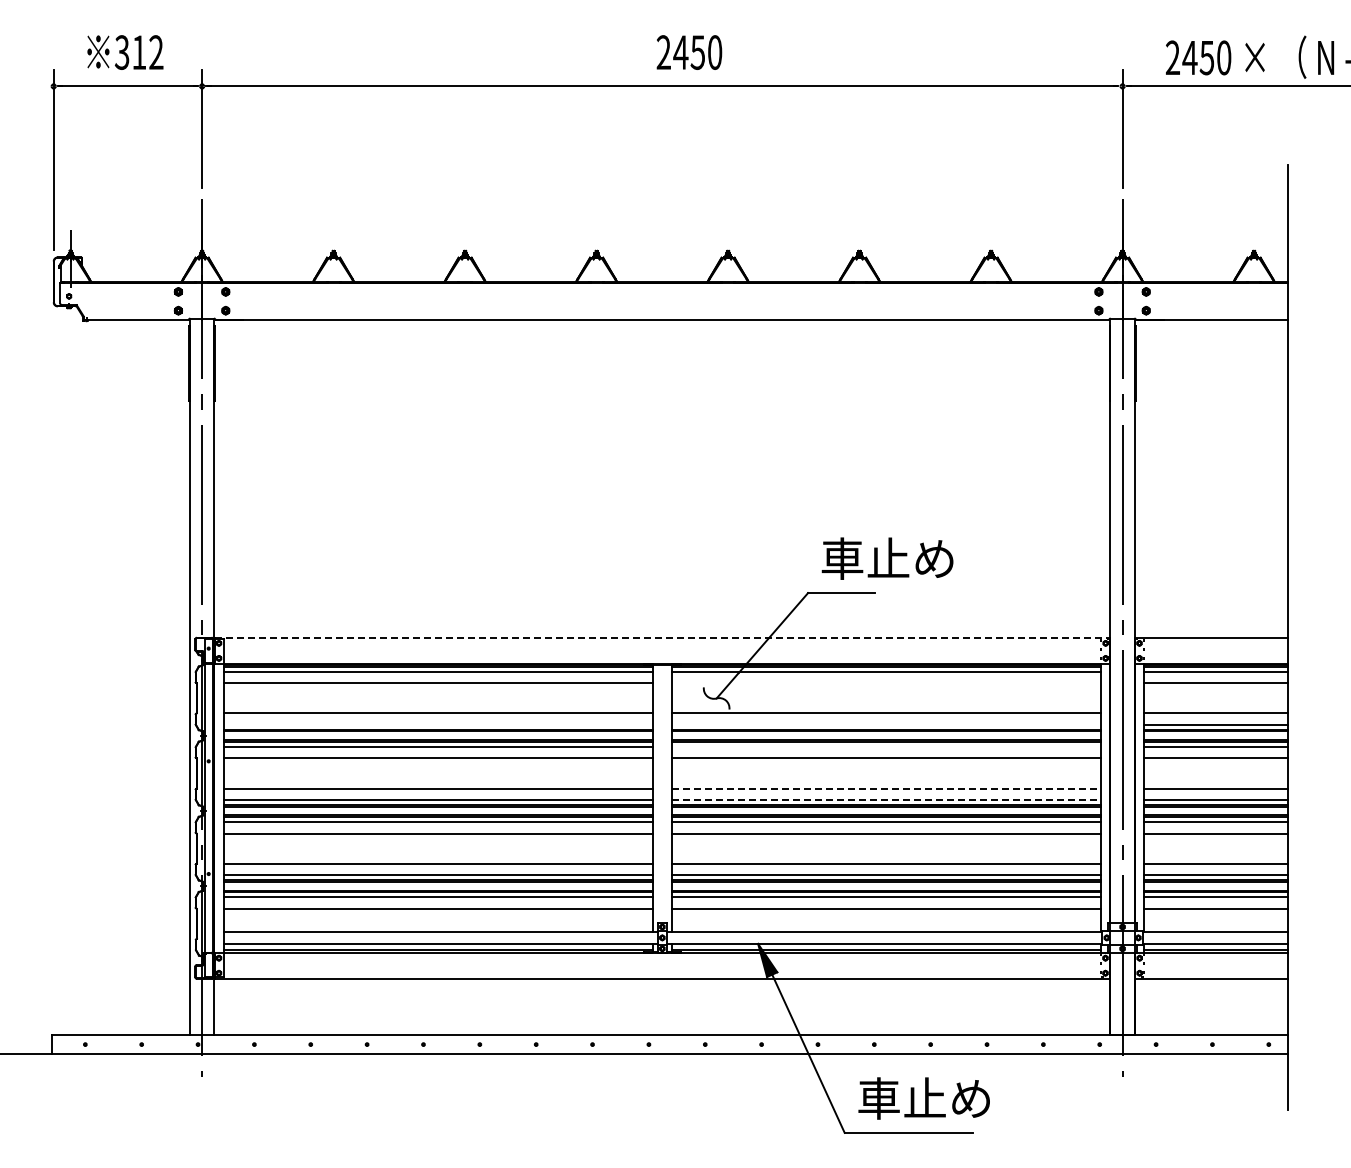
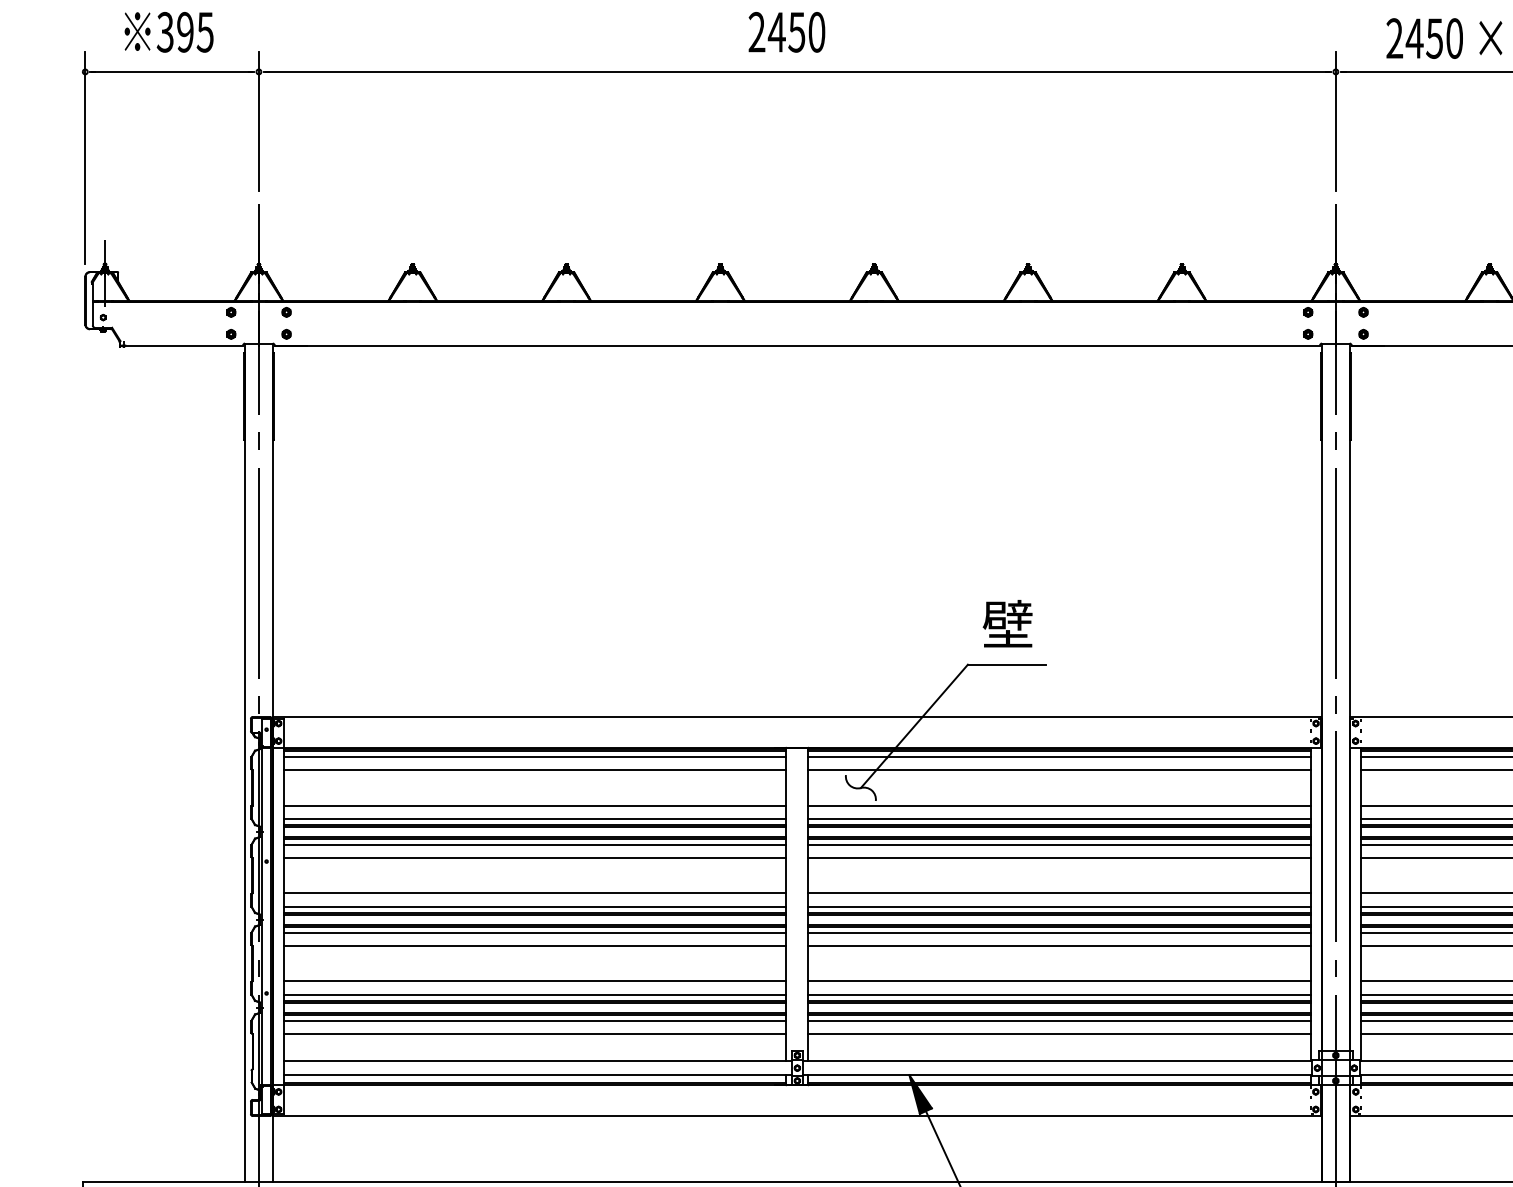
text: (147, 52) -> (194, 32), 312 -> 395
text: (689, 52) -> (787, 32), moved
text: (887, 558) -> (1060, 624), 車止め -> 壁
line: (662, 637) -> (797, 716), dashed -> solid
line: (886, 683) -> (1059, 770), added
line: (437, 724) -> (534, 818), added
line: (886, 724) -> (1059, 818), added
line: (886, 747) -> (1059, 845), added
line: (886, 788) -> (1059, 893), dashed -> solid
line: (886, 799) -> (1059, 906), dashed -> solid

